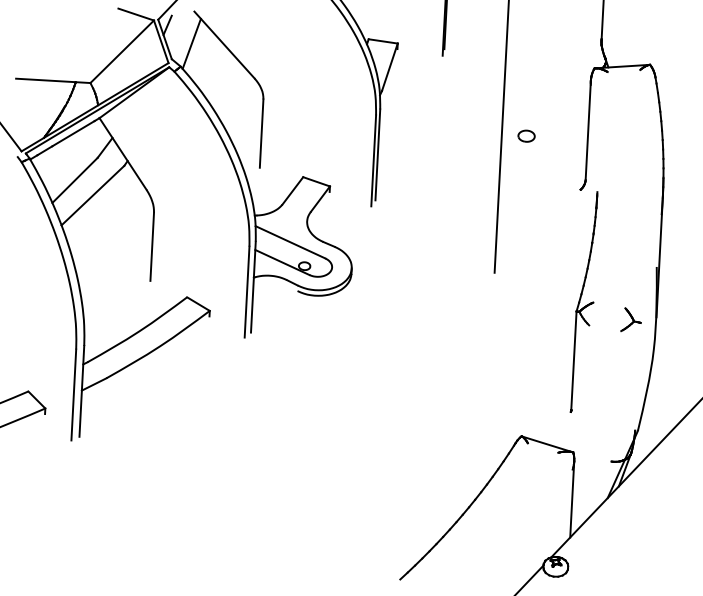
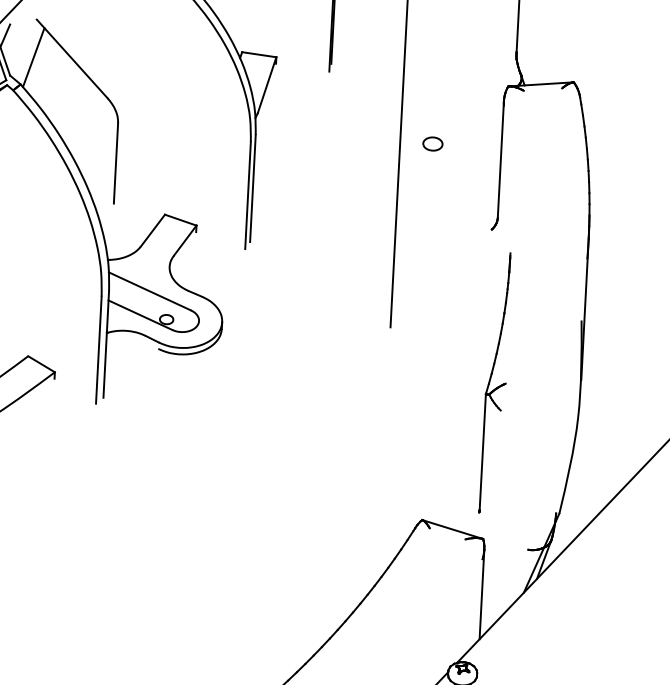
part: (526, 135) -> (432, 143), moved
part: (583, 301) -> (494, 382), moved
part: (630, 319) -> (550, 382), removed

